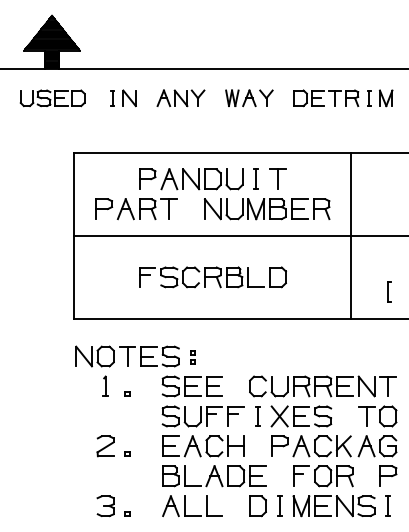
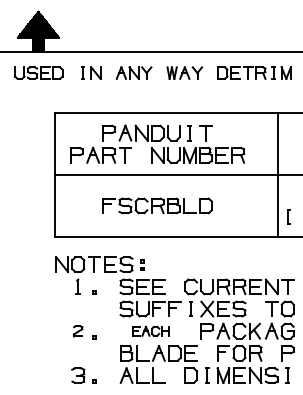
line: (351, 235) -> (278, 174), moved
part: (105, 446) -> (78, 331), size x0.7
part: (203, 446) -> (150, 331), size x0.6

